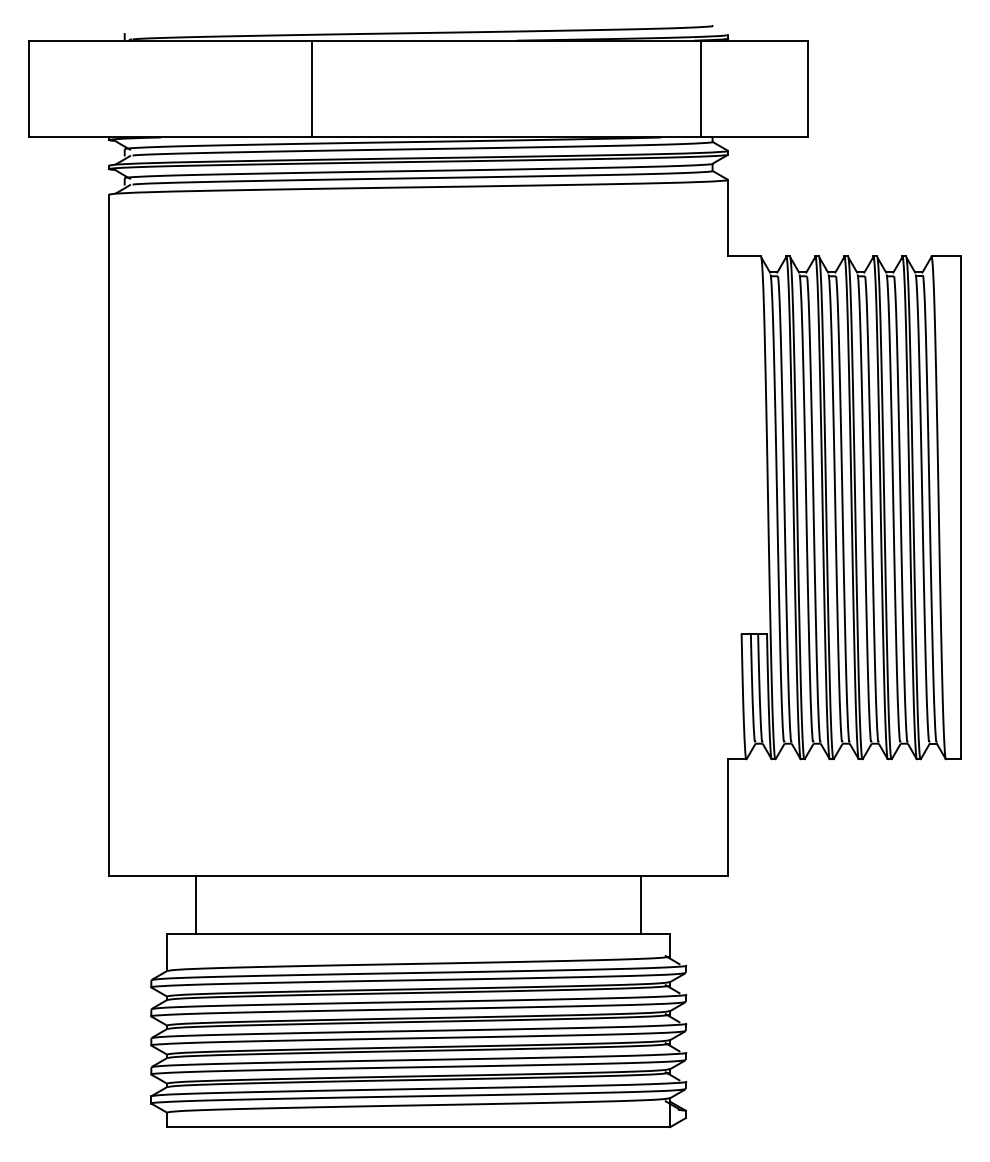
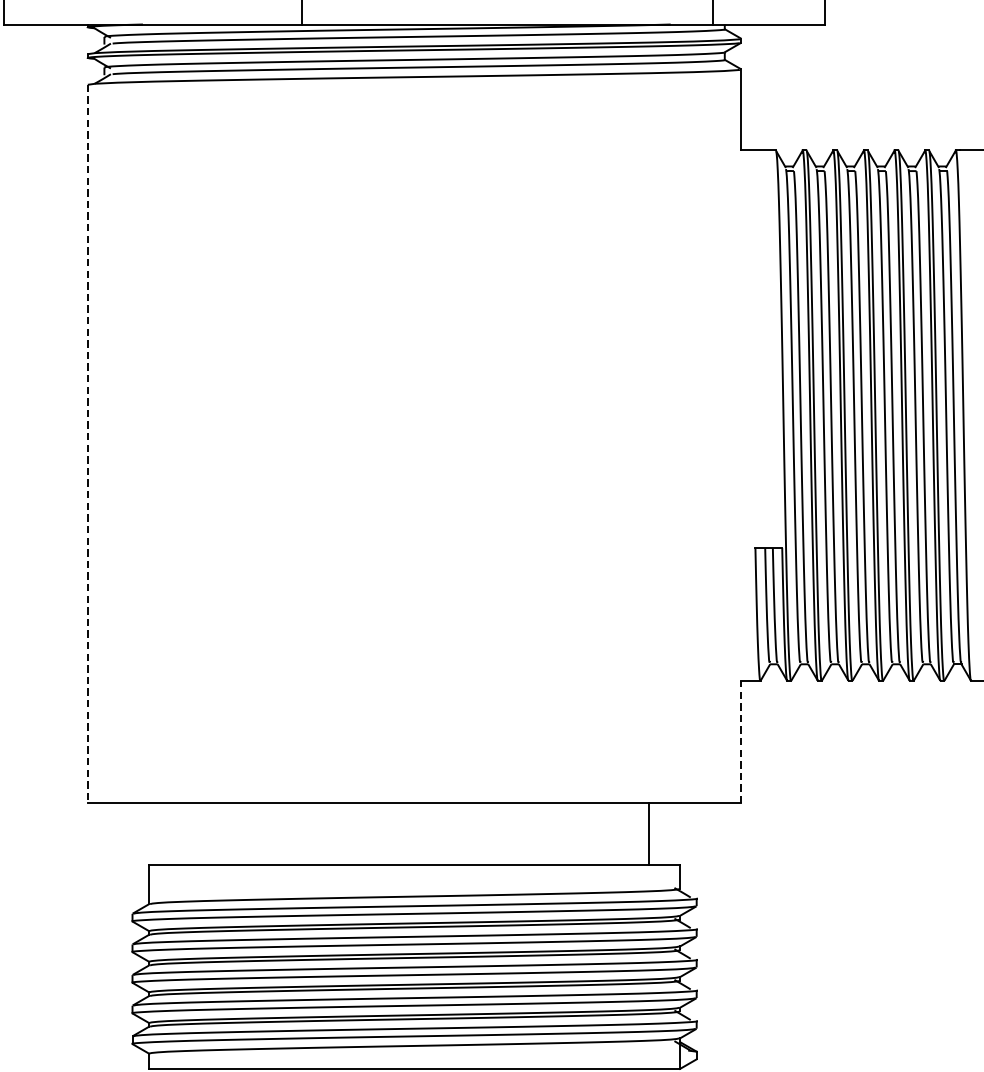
line: (109, 535) -> (88, 444), solid -> dashed
line: (728, 816) -> (741, 741), solid -> dashed
line: (196, 904) -> (180, 833), removed

